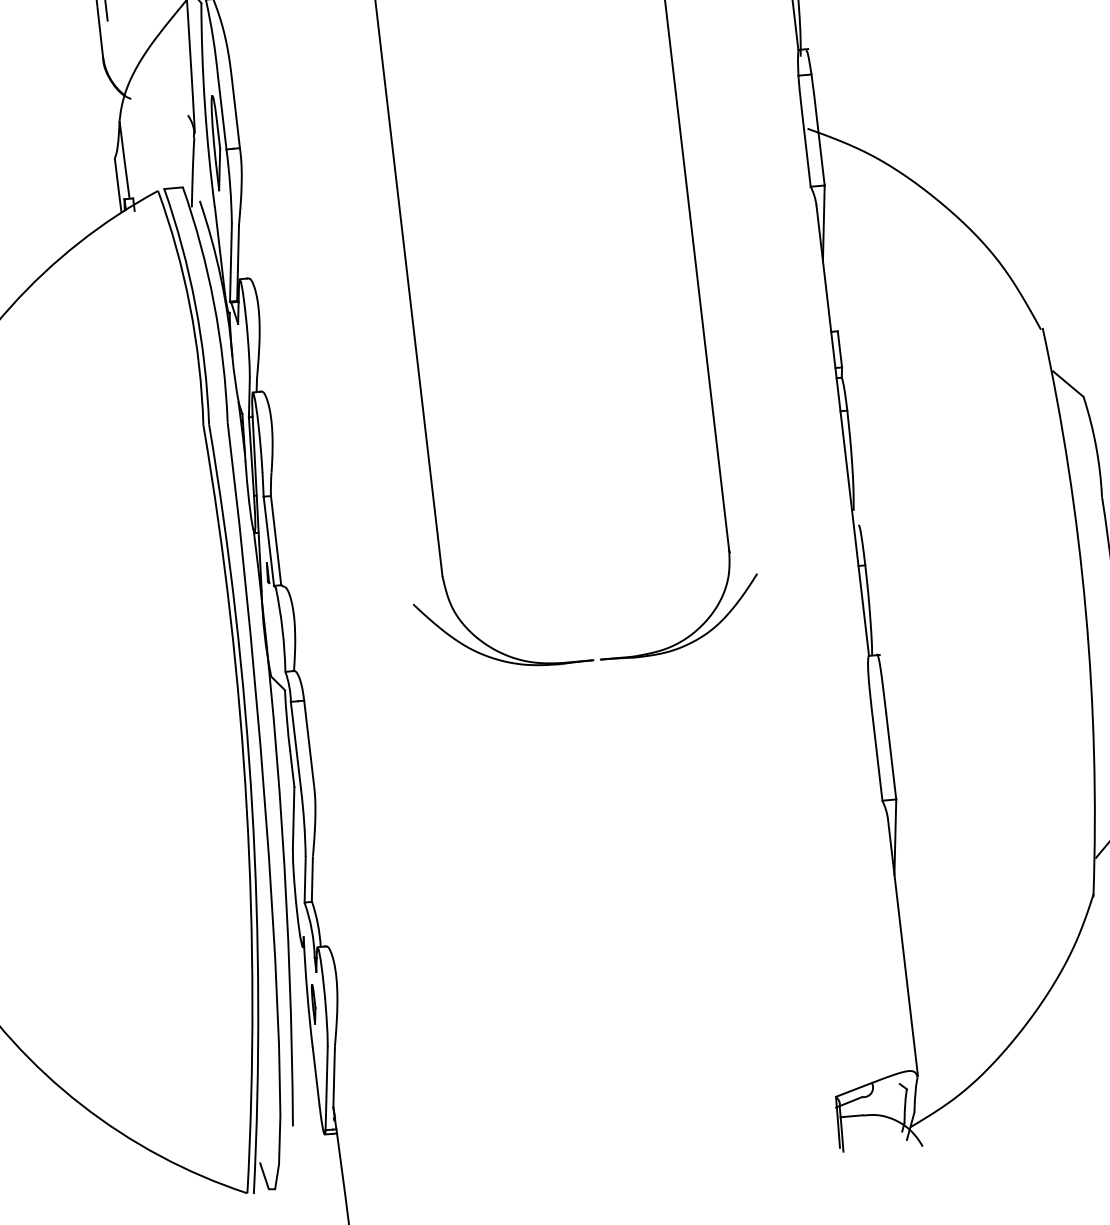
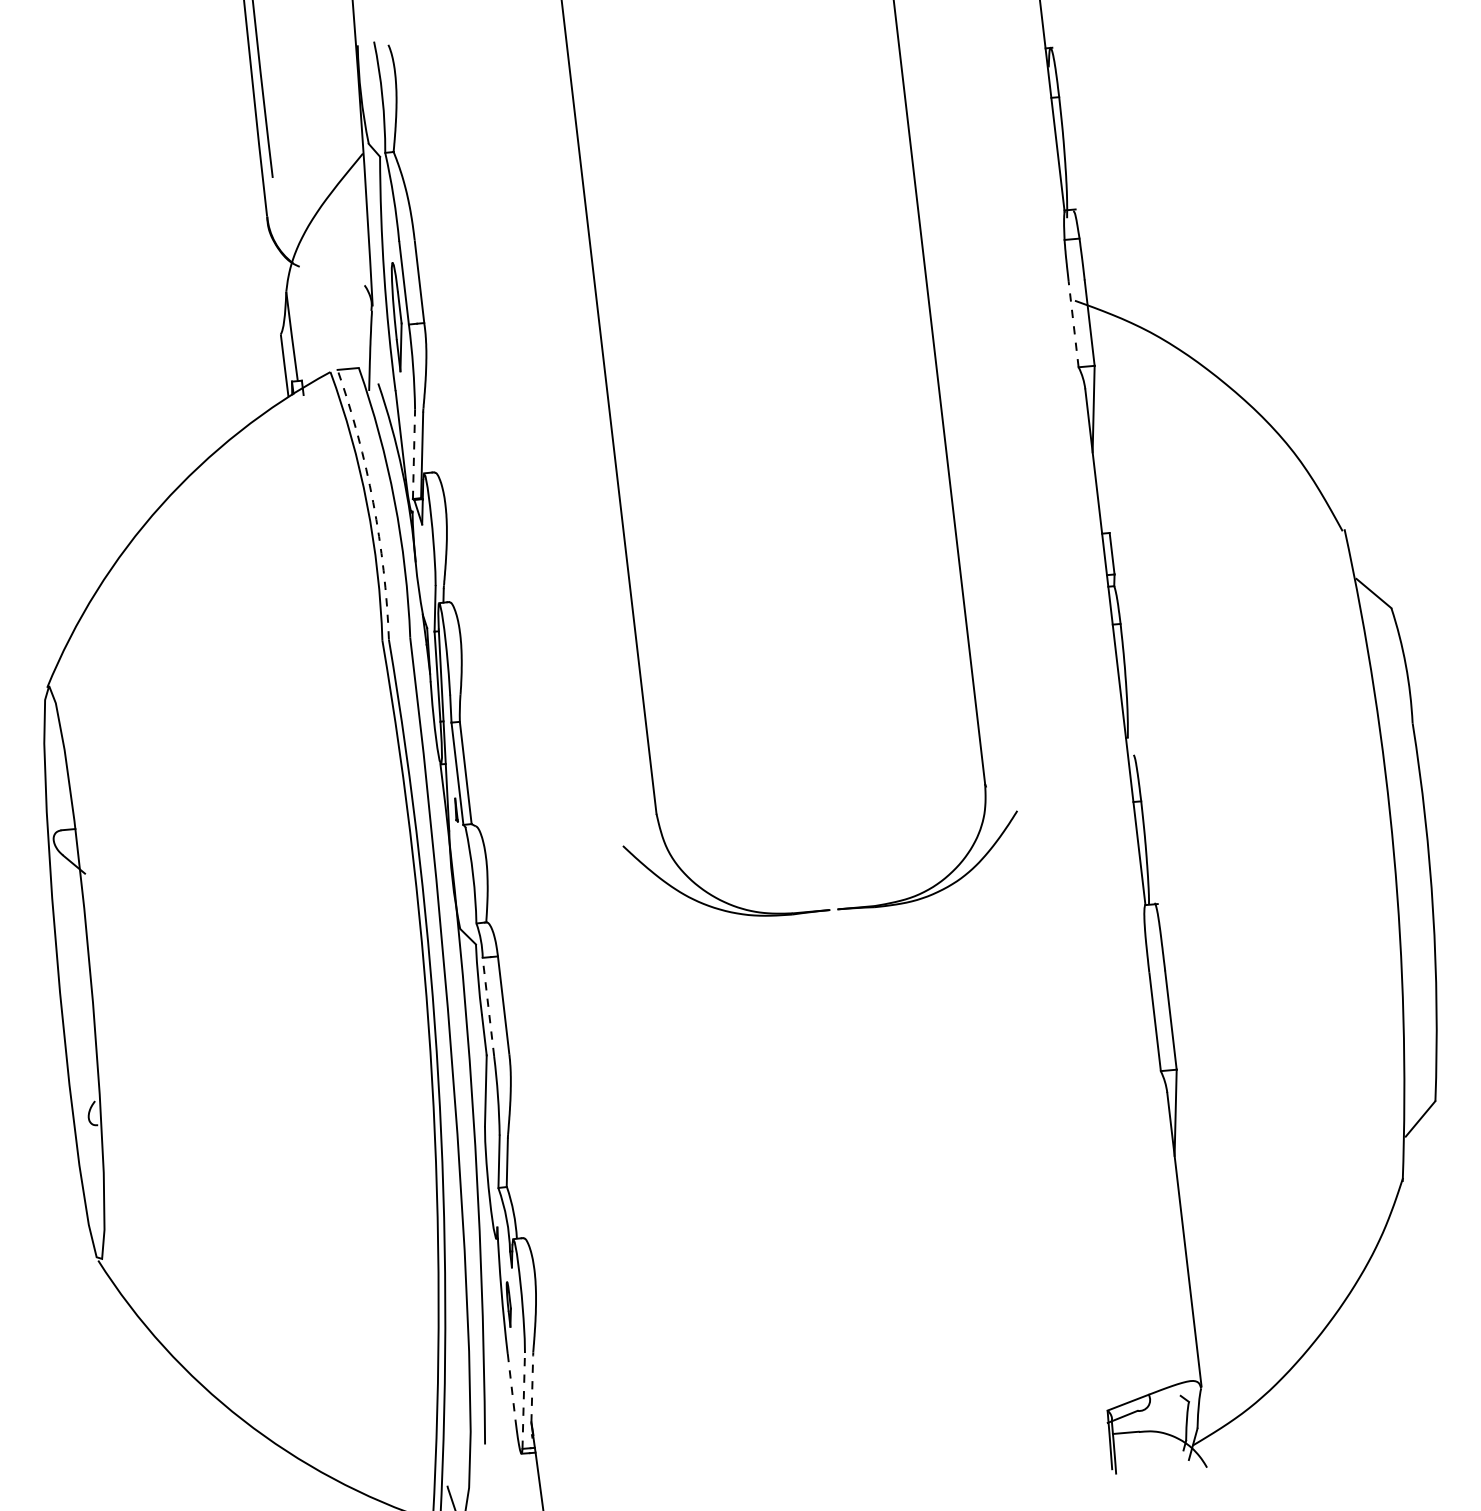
line: (806, 149) -> (1073, 324), solid -> dashed
line: (231, 262) -> (414, 454), solid -> dashed
arc: (195, 304) -> (373, 502), solid -> dashed
line: (295, 744) -> (488, 1006), solid -> dashed
line: (316, 1076) -> (511, 1387), solid -> dashed
line: (334, 1077) -> (532, 1388), solid -> dashed
line: (326, 1088) -> (523, 1400), solid -> dashed

